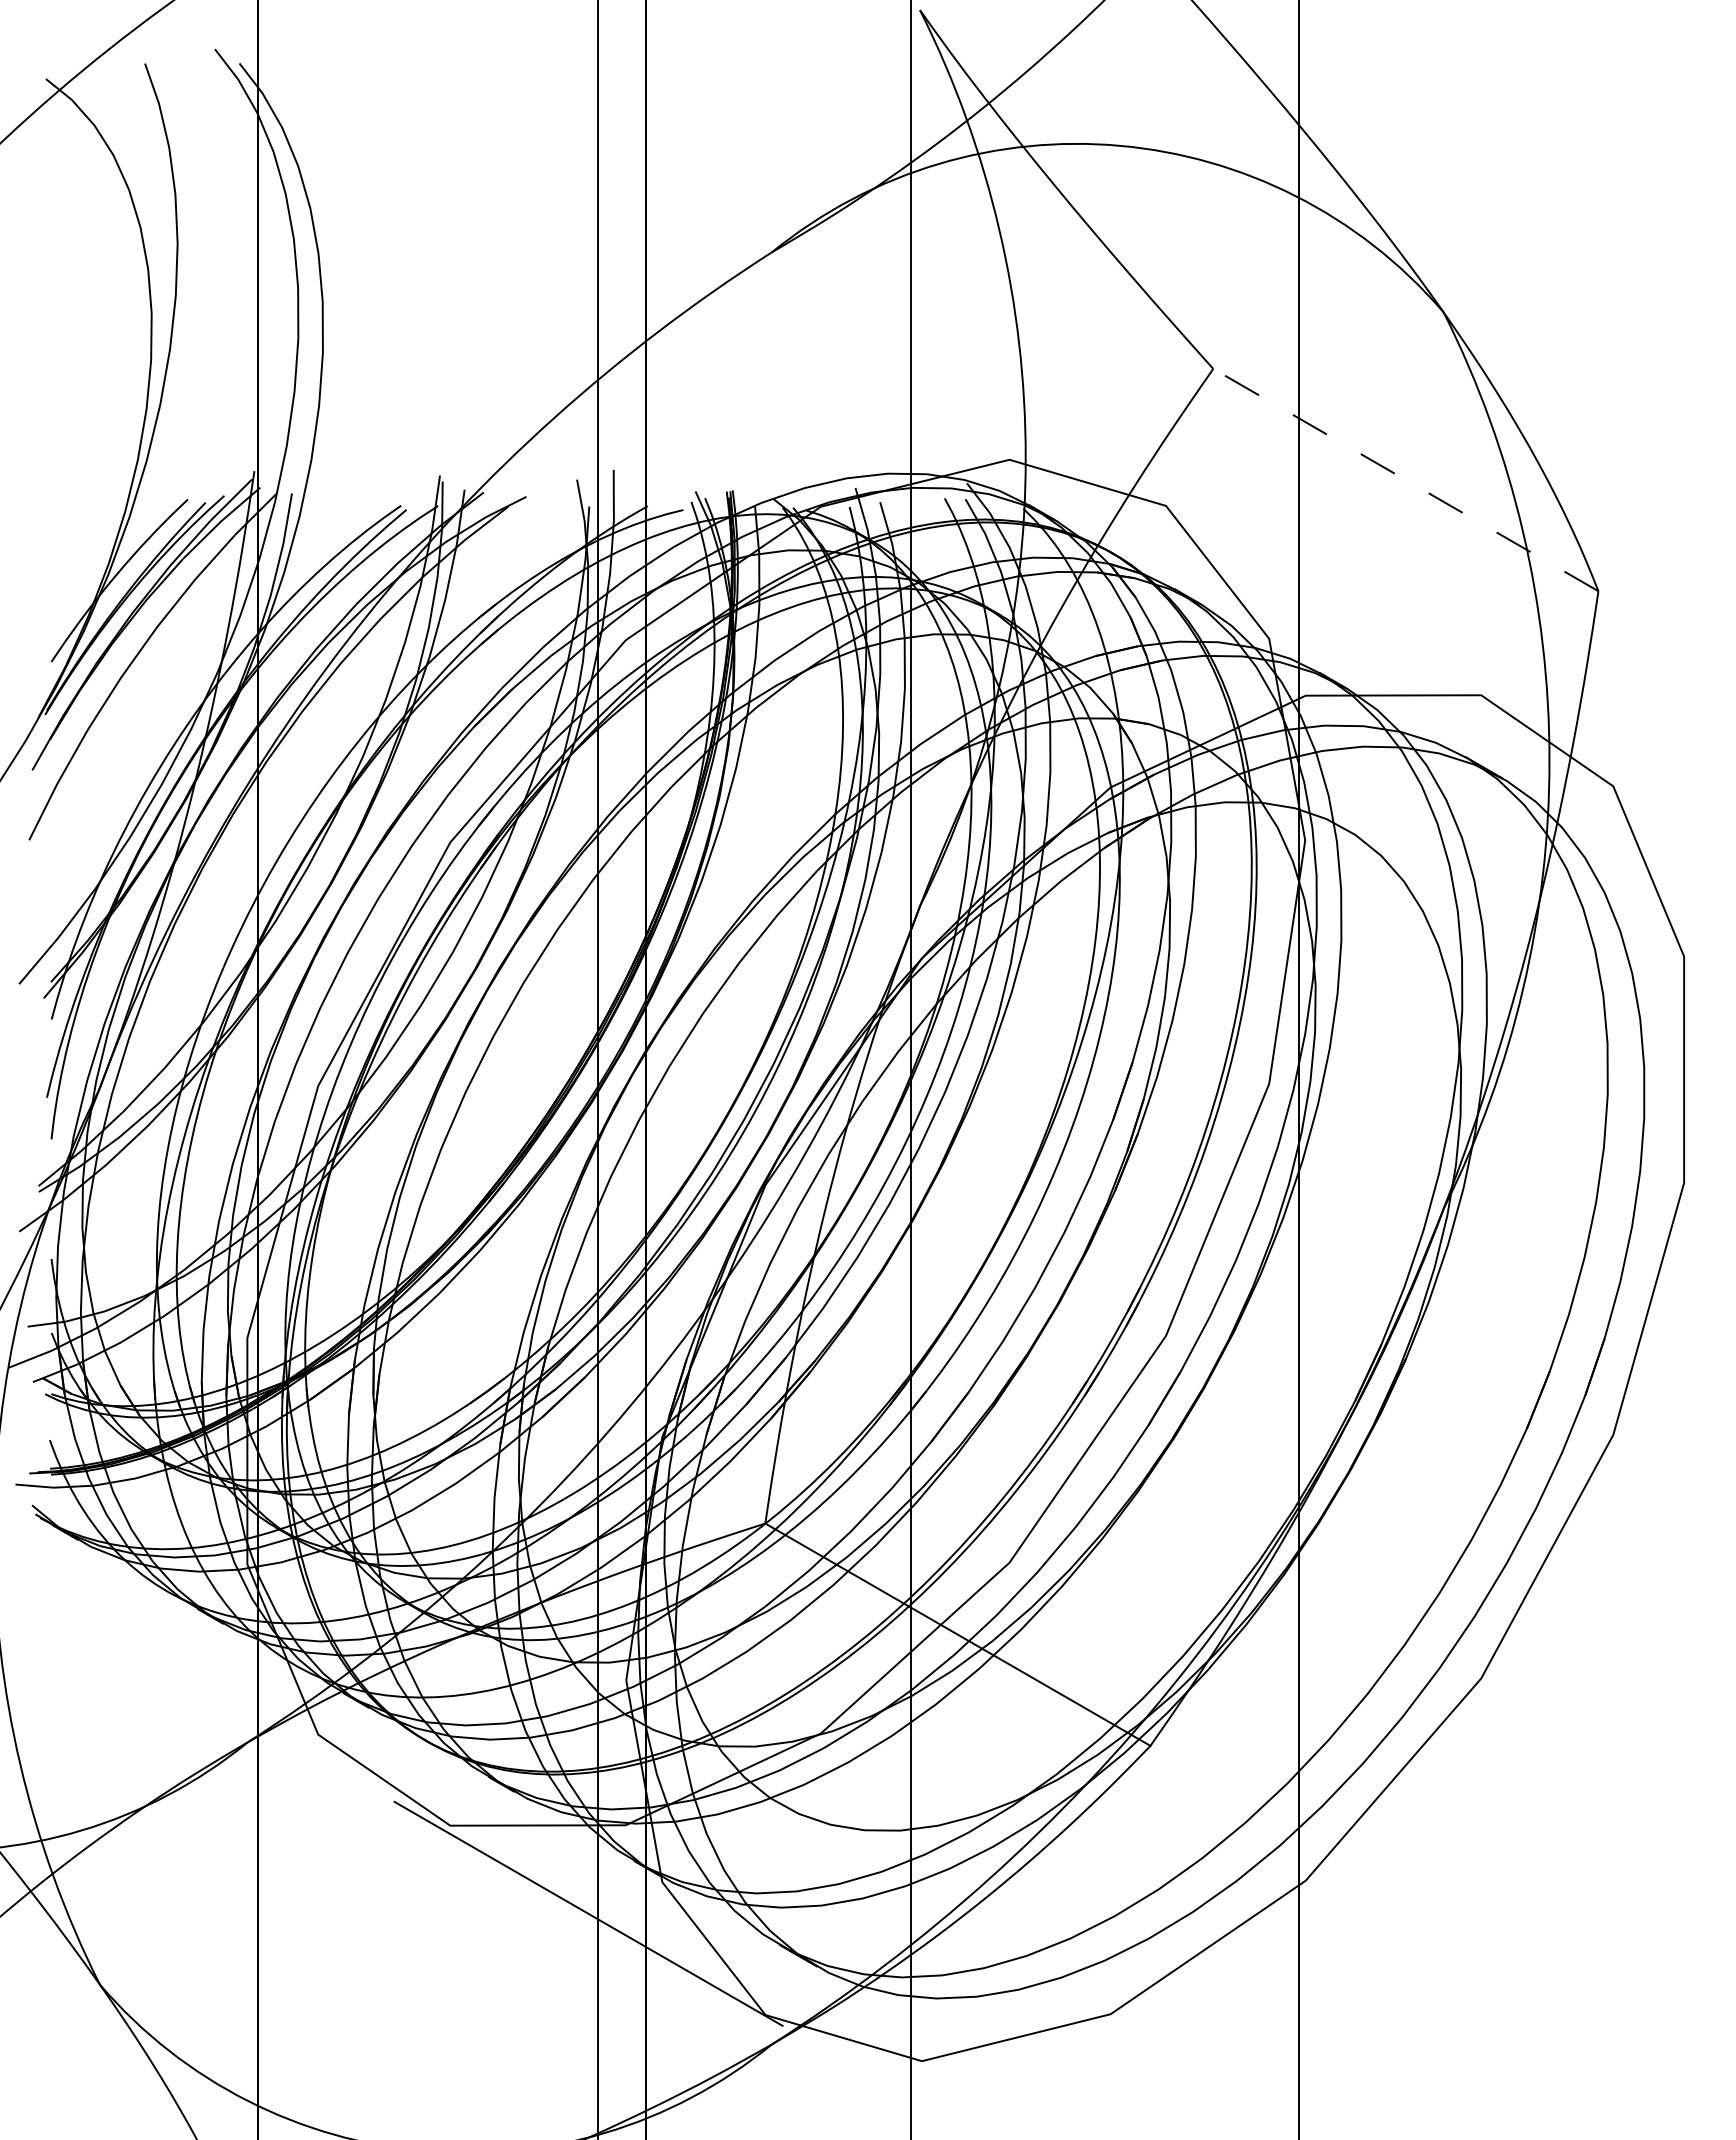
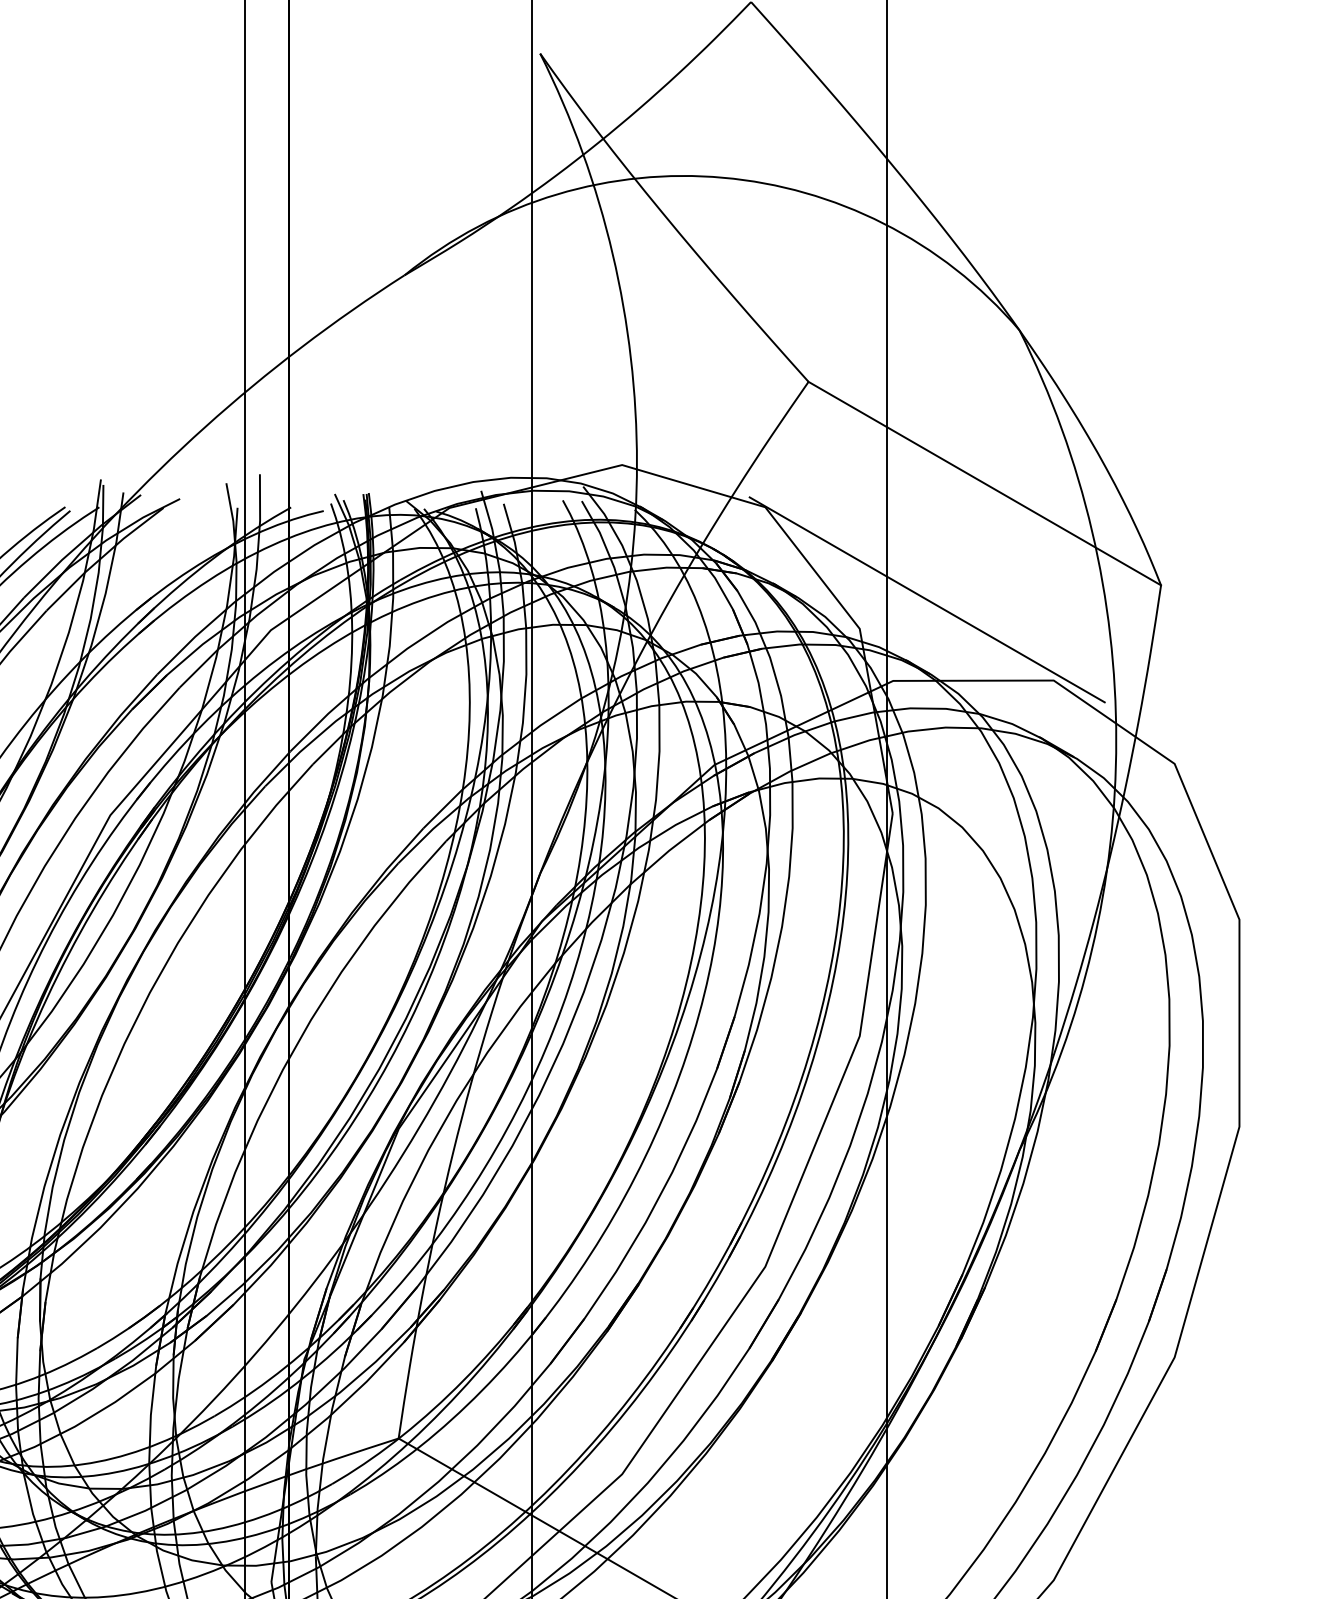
line: (1405, 479) -> (984, 483), dashed -> solid
line: (1342, 607) -> (926, 600), added

